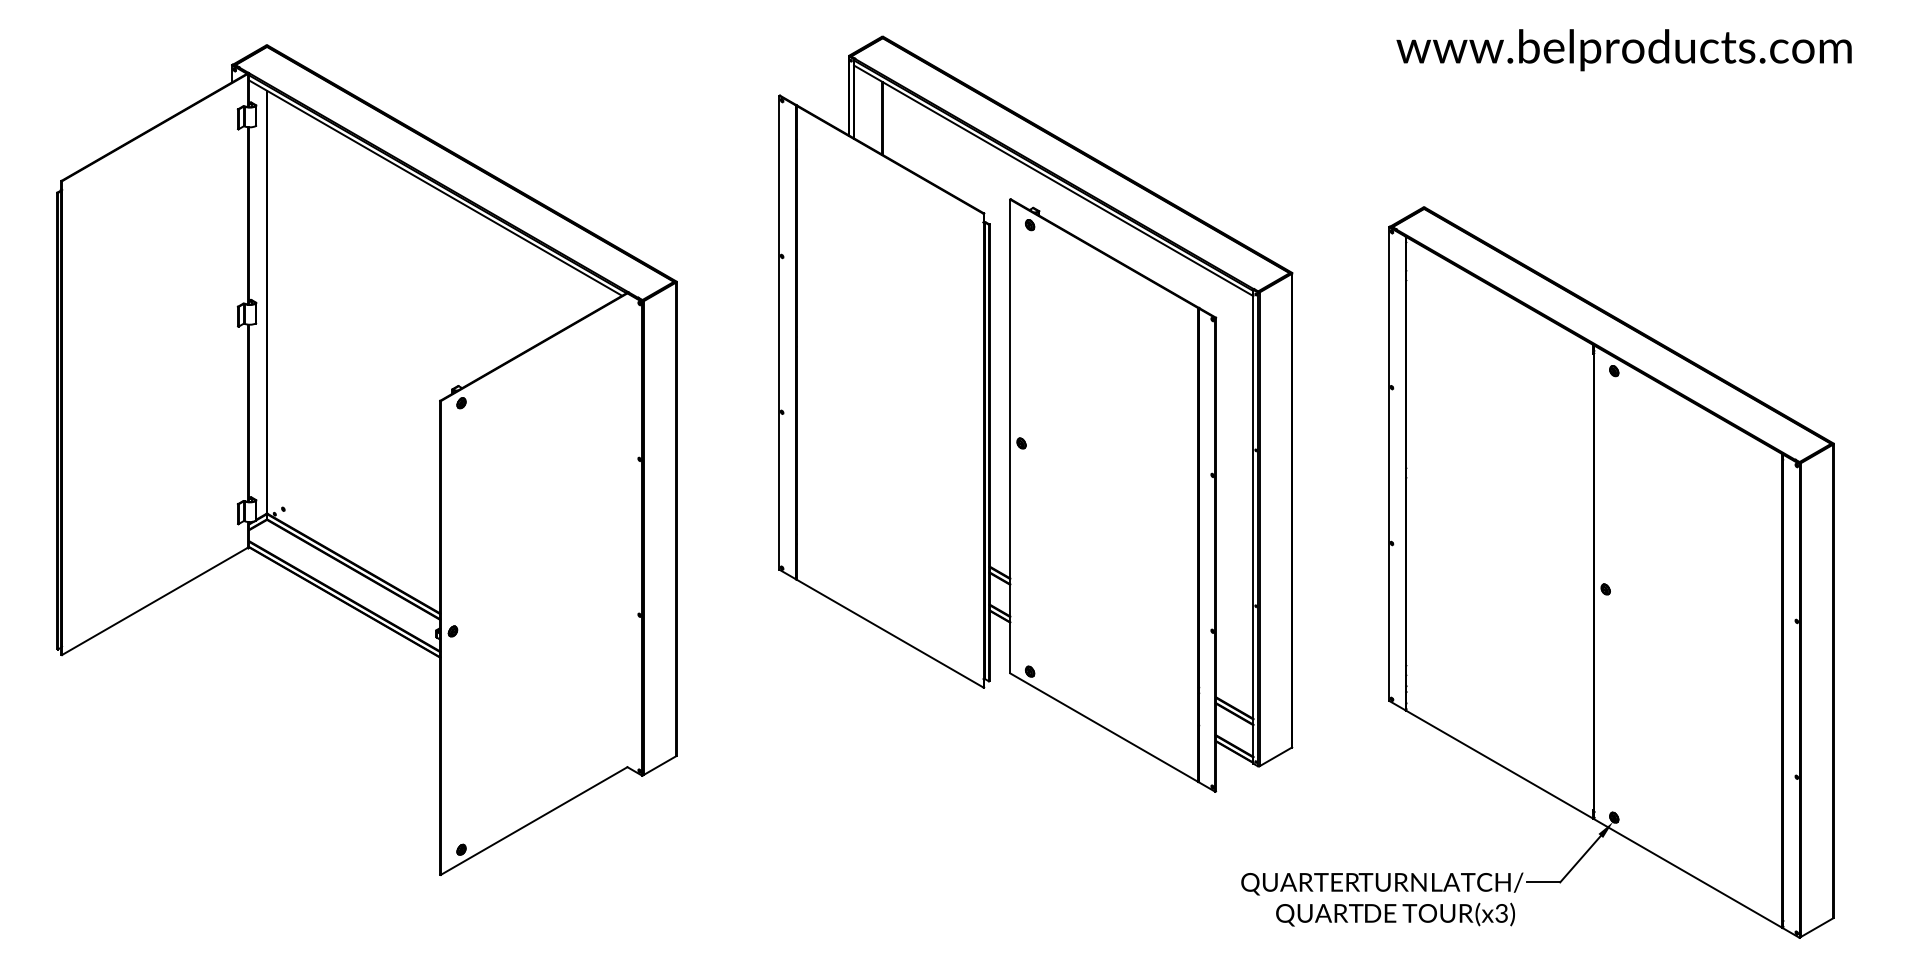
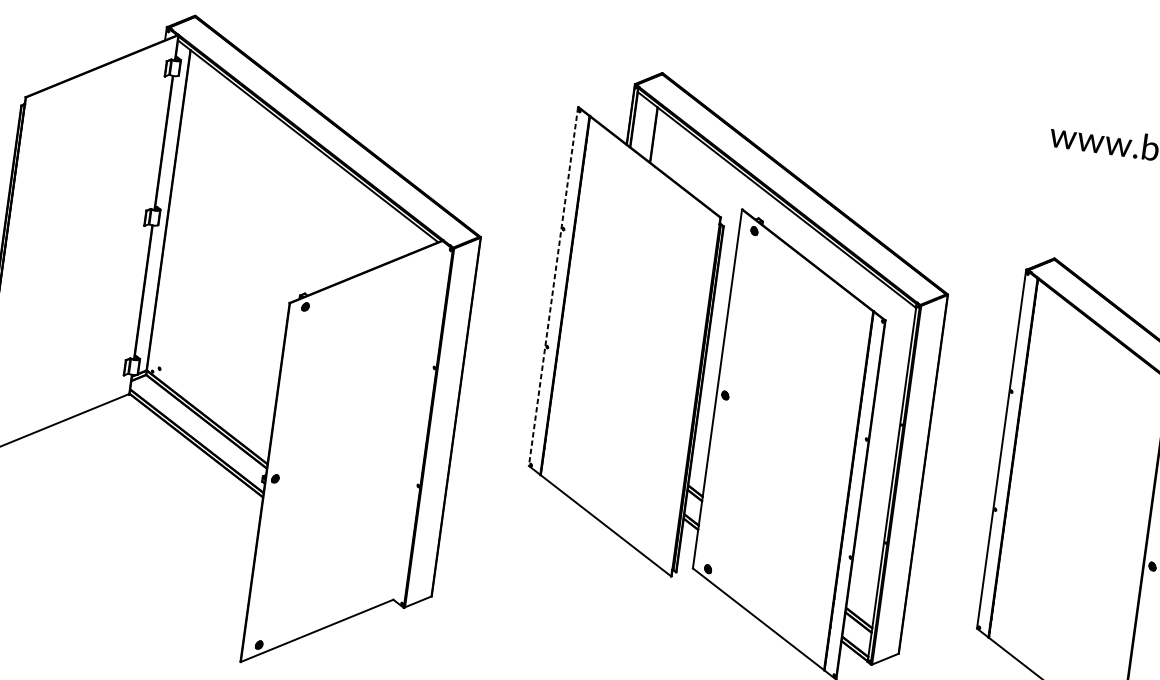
line: (779, 332) -> (553, 286), solid -> dashed

